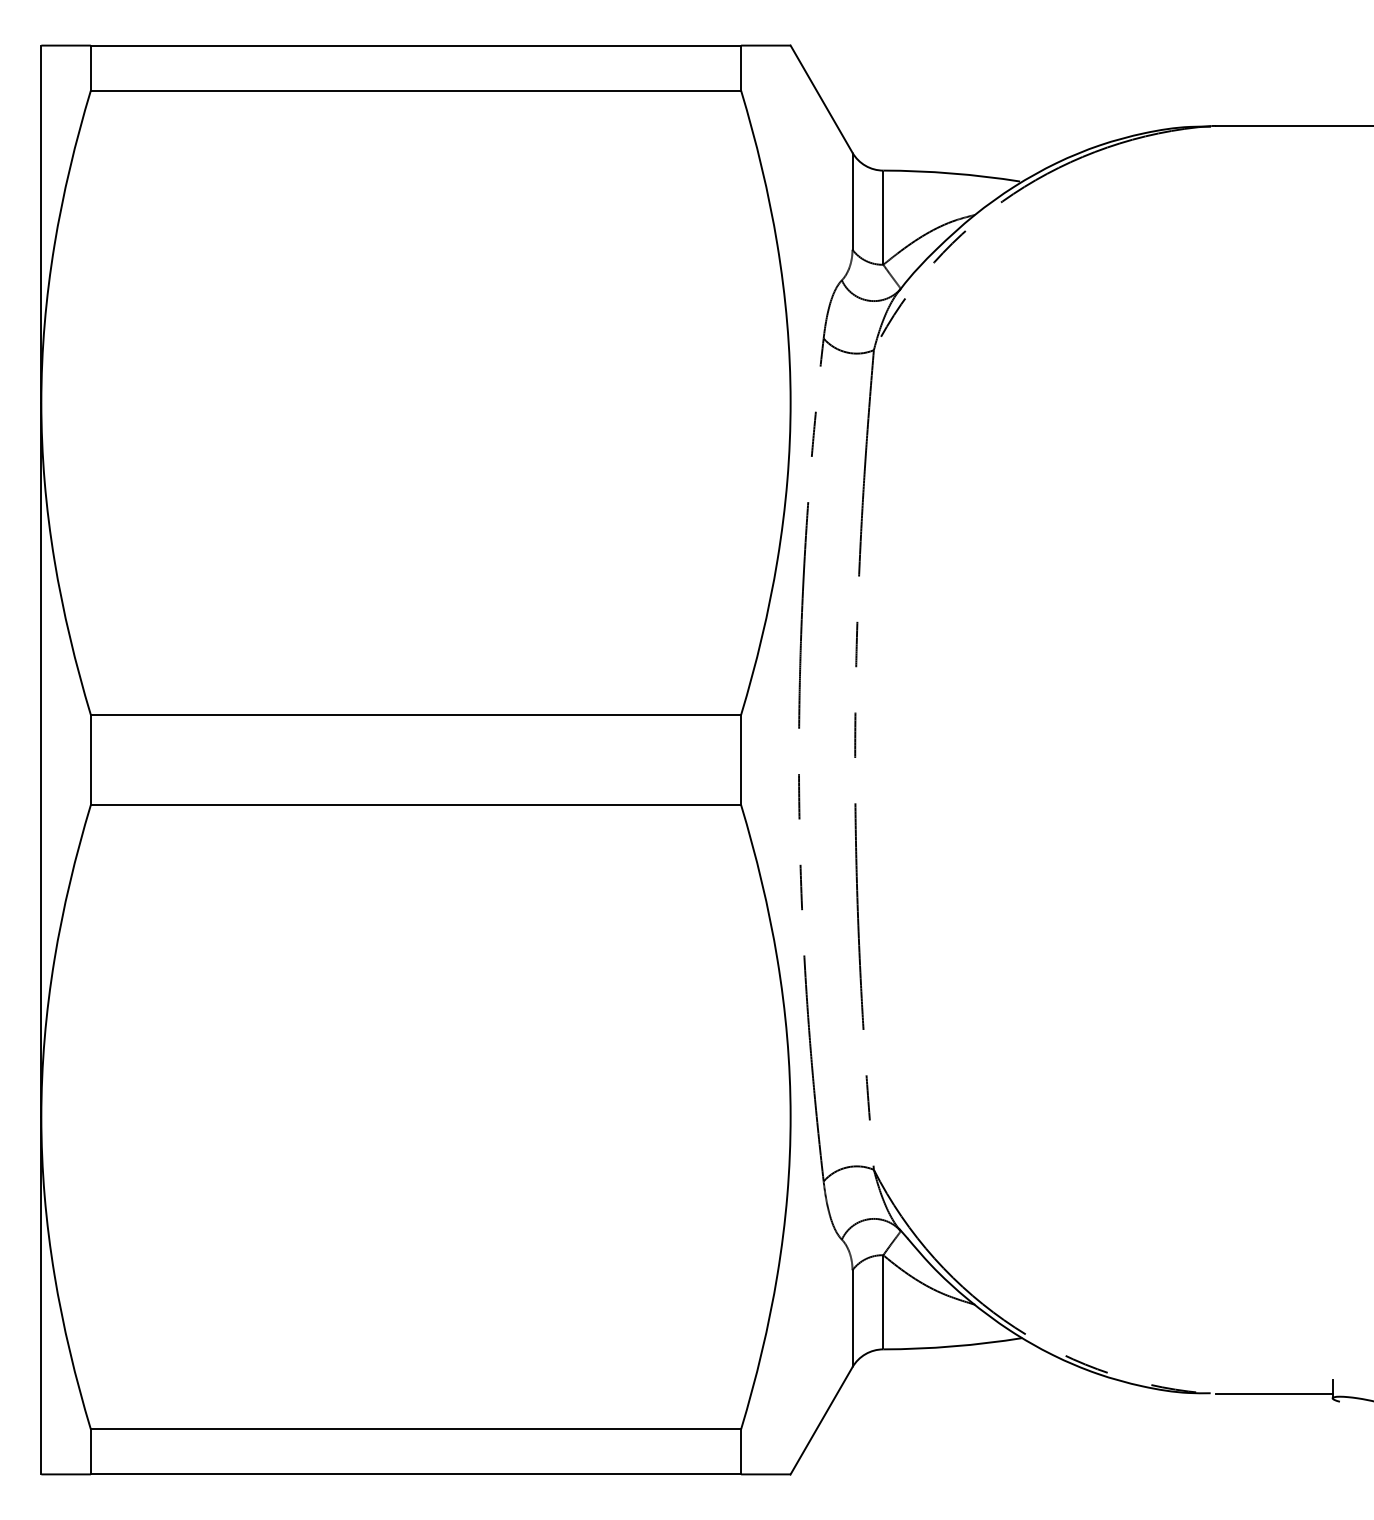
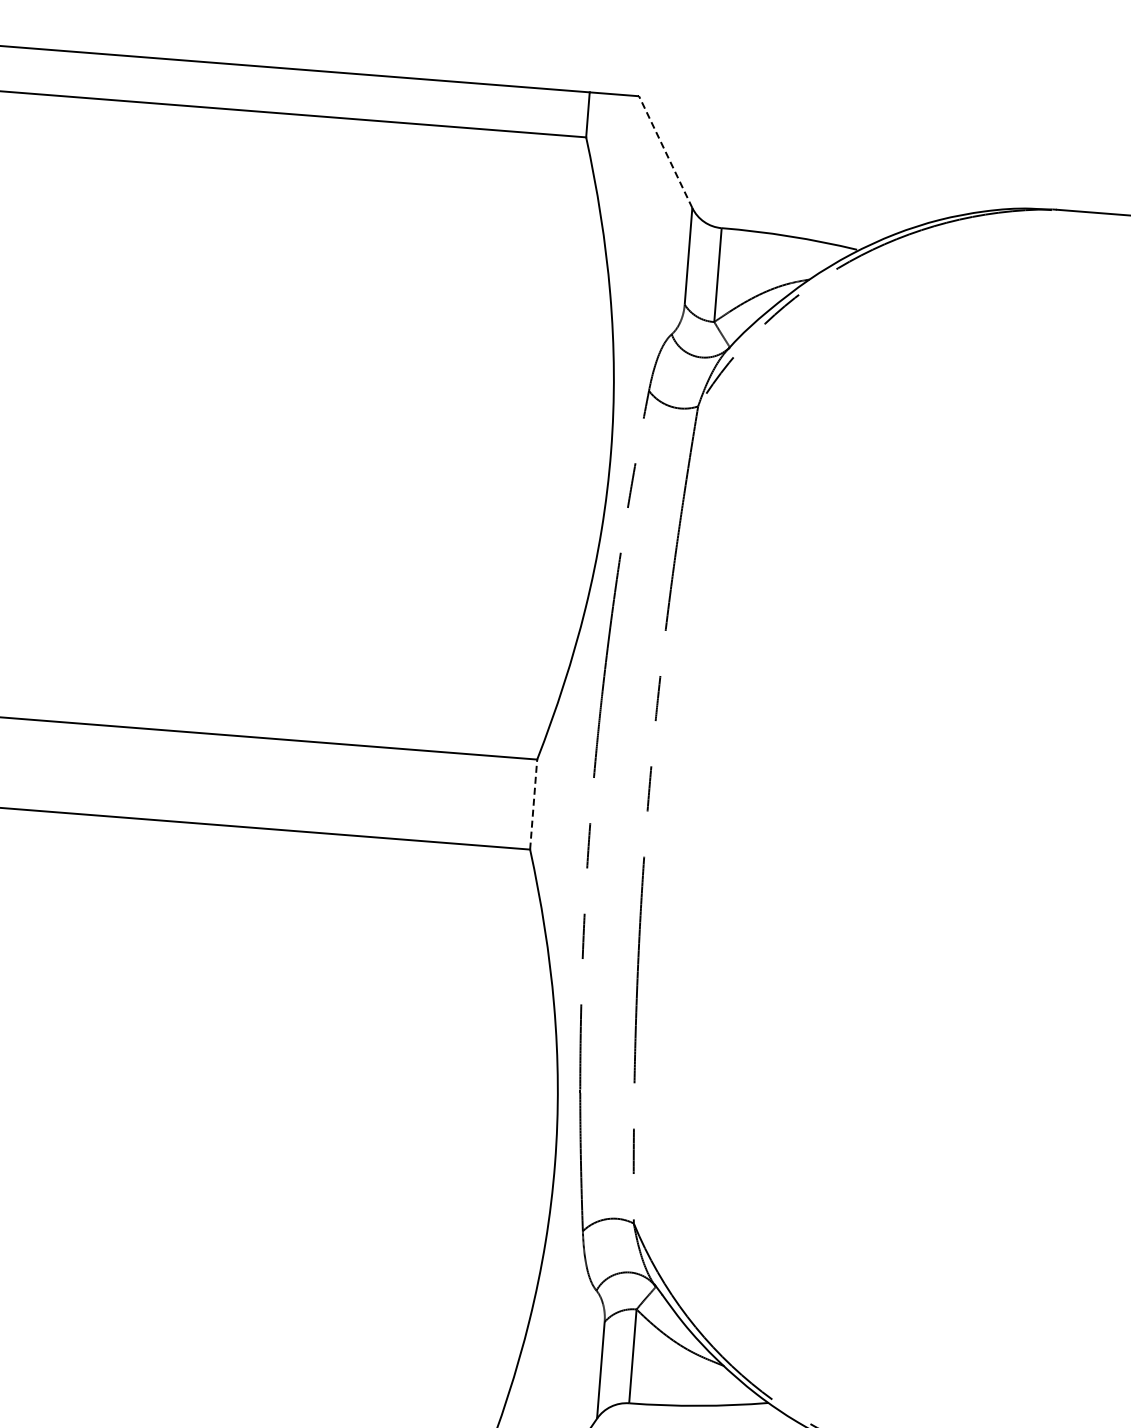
line: (821, 99) -> (665, 152), solid -> dashed
line: (741, 759) -> (534, 804), solid -> dashed

